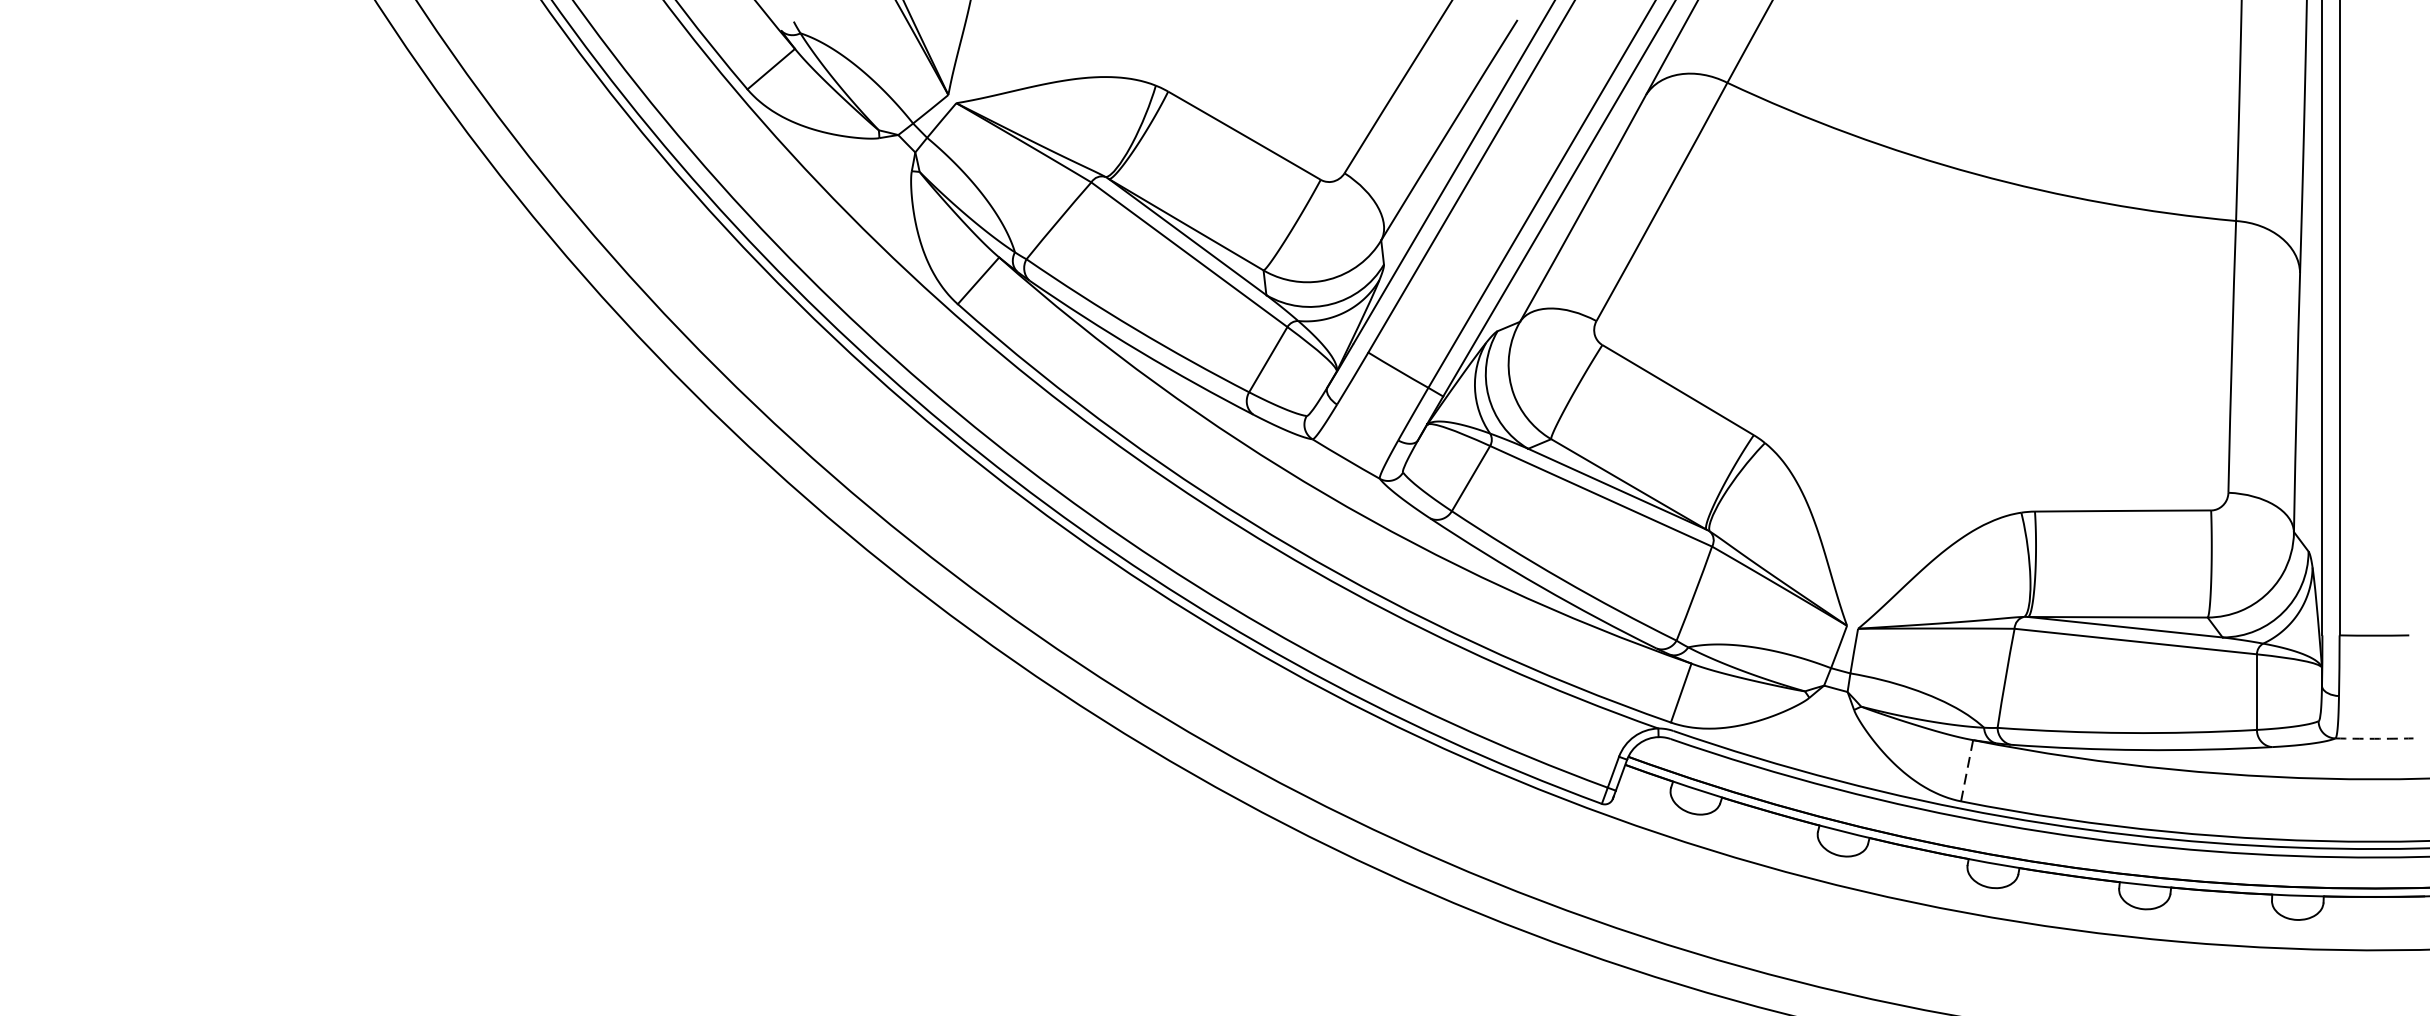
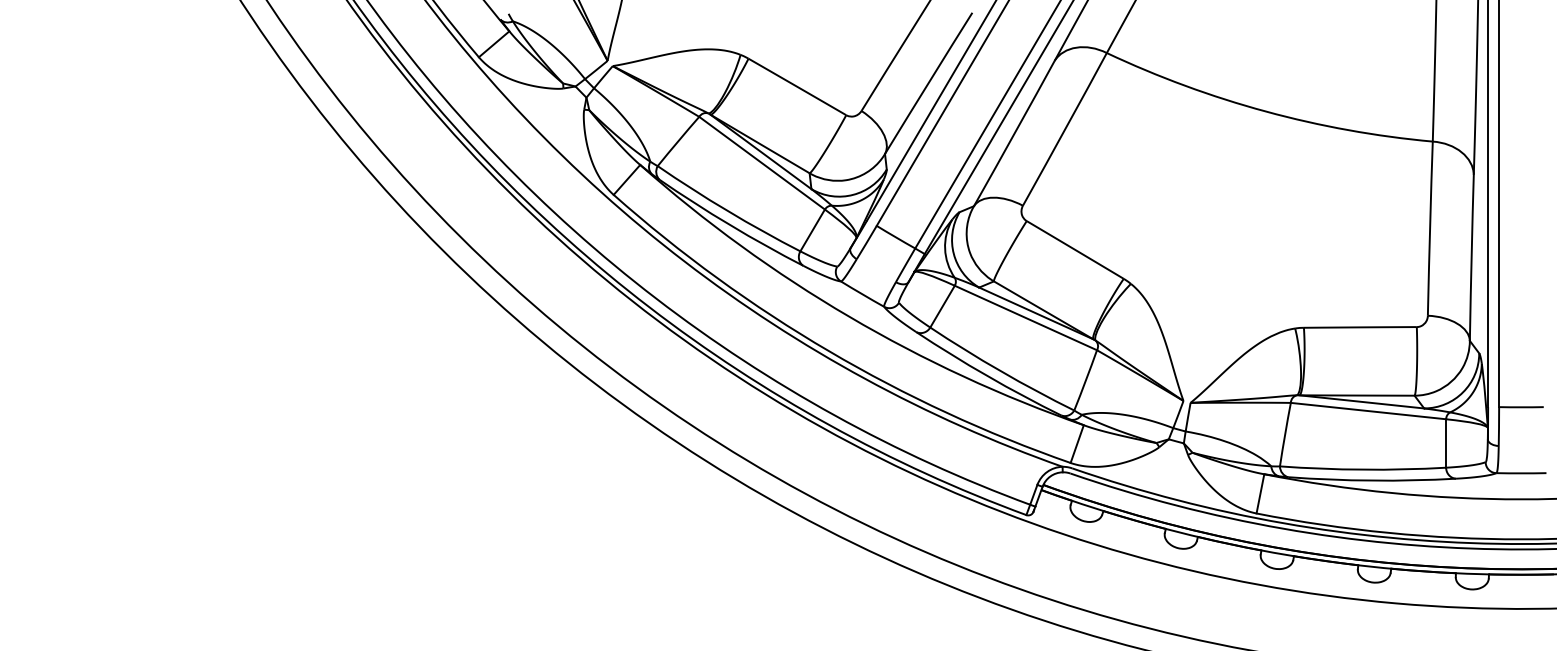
arc: (2374, 738) -> (1521, 473), dashed -> solid
line: (1967, 770) -> (1260, 493), dashed -> solid

